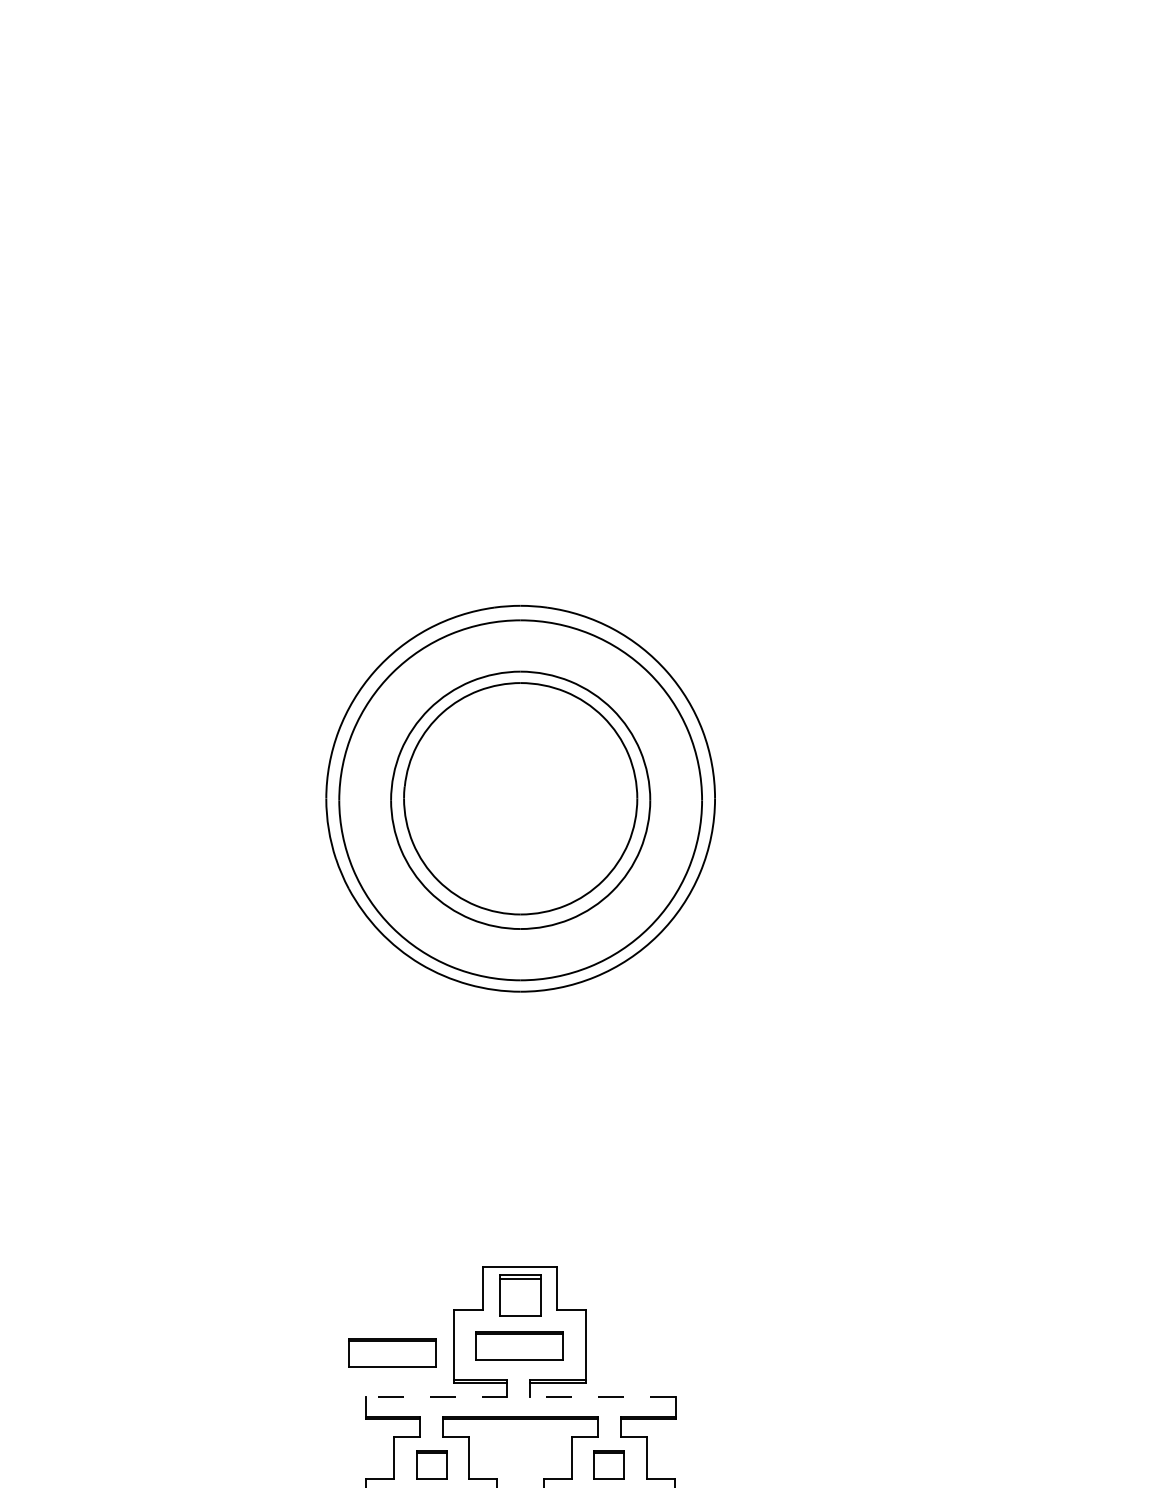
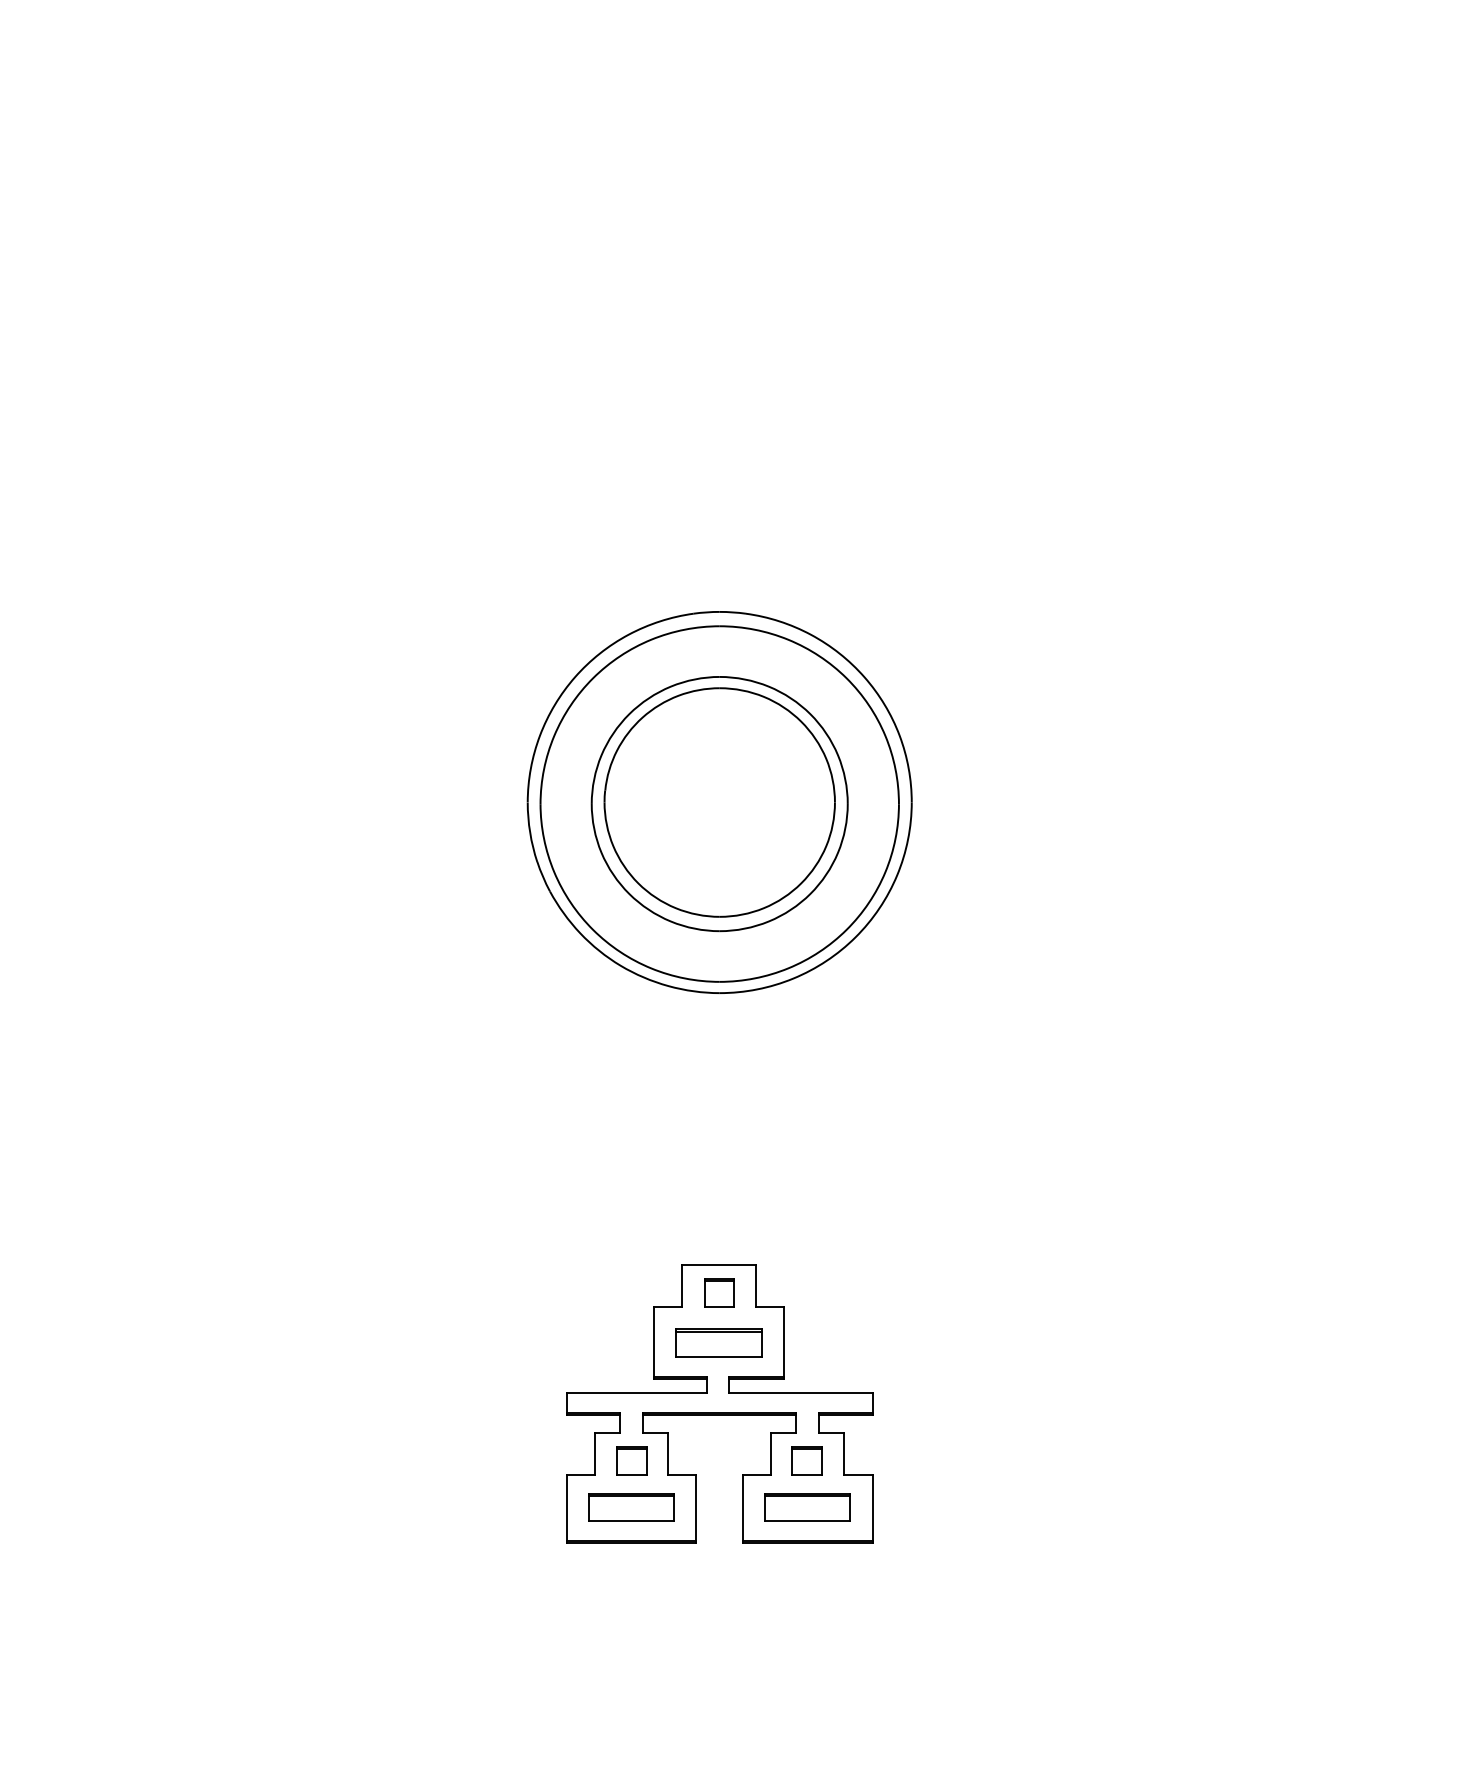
part: (520, 1294) -> (719, 1292), size x0.71
part: (391, 1352) -> (592, 1349), removed
line: (436, 1397) -> (636, 1393), dashed -> solid
line: (603, 1397) -> (801, 1393), dashed -> solid

